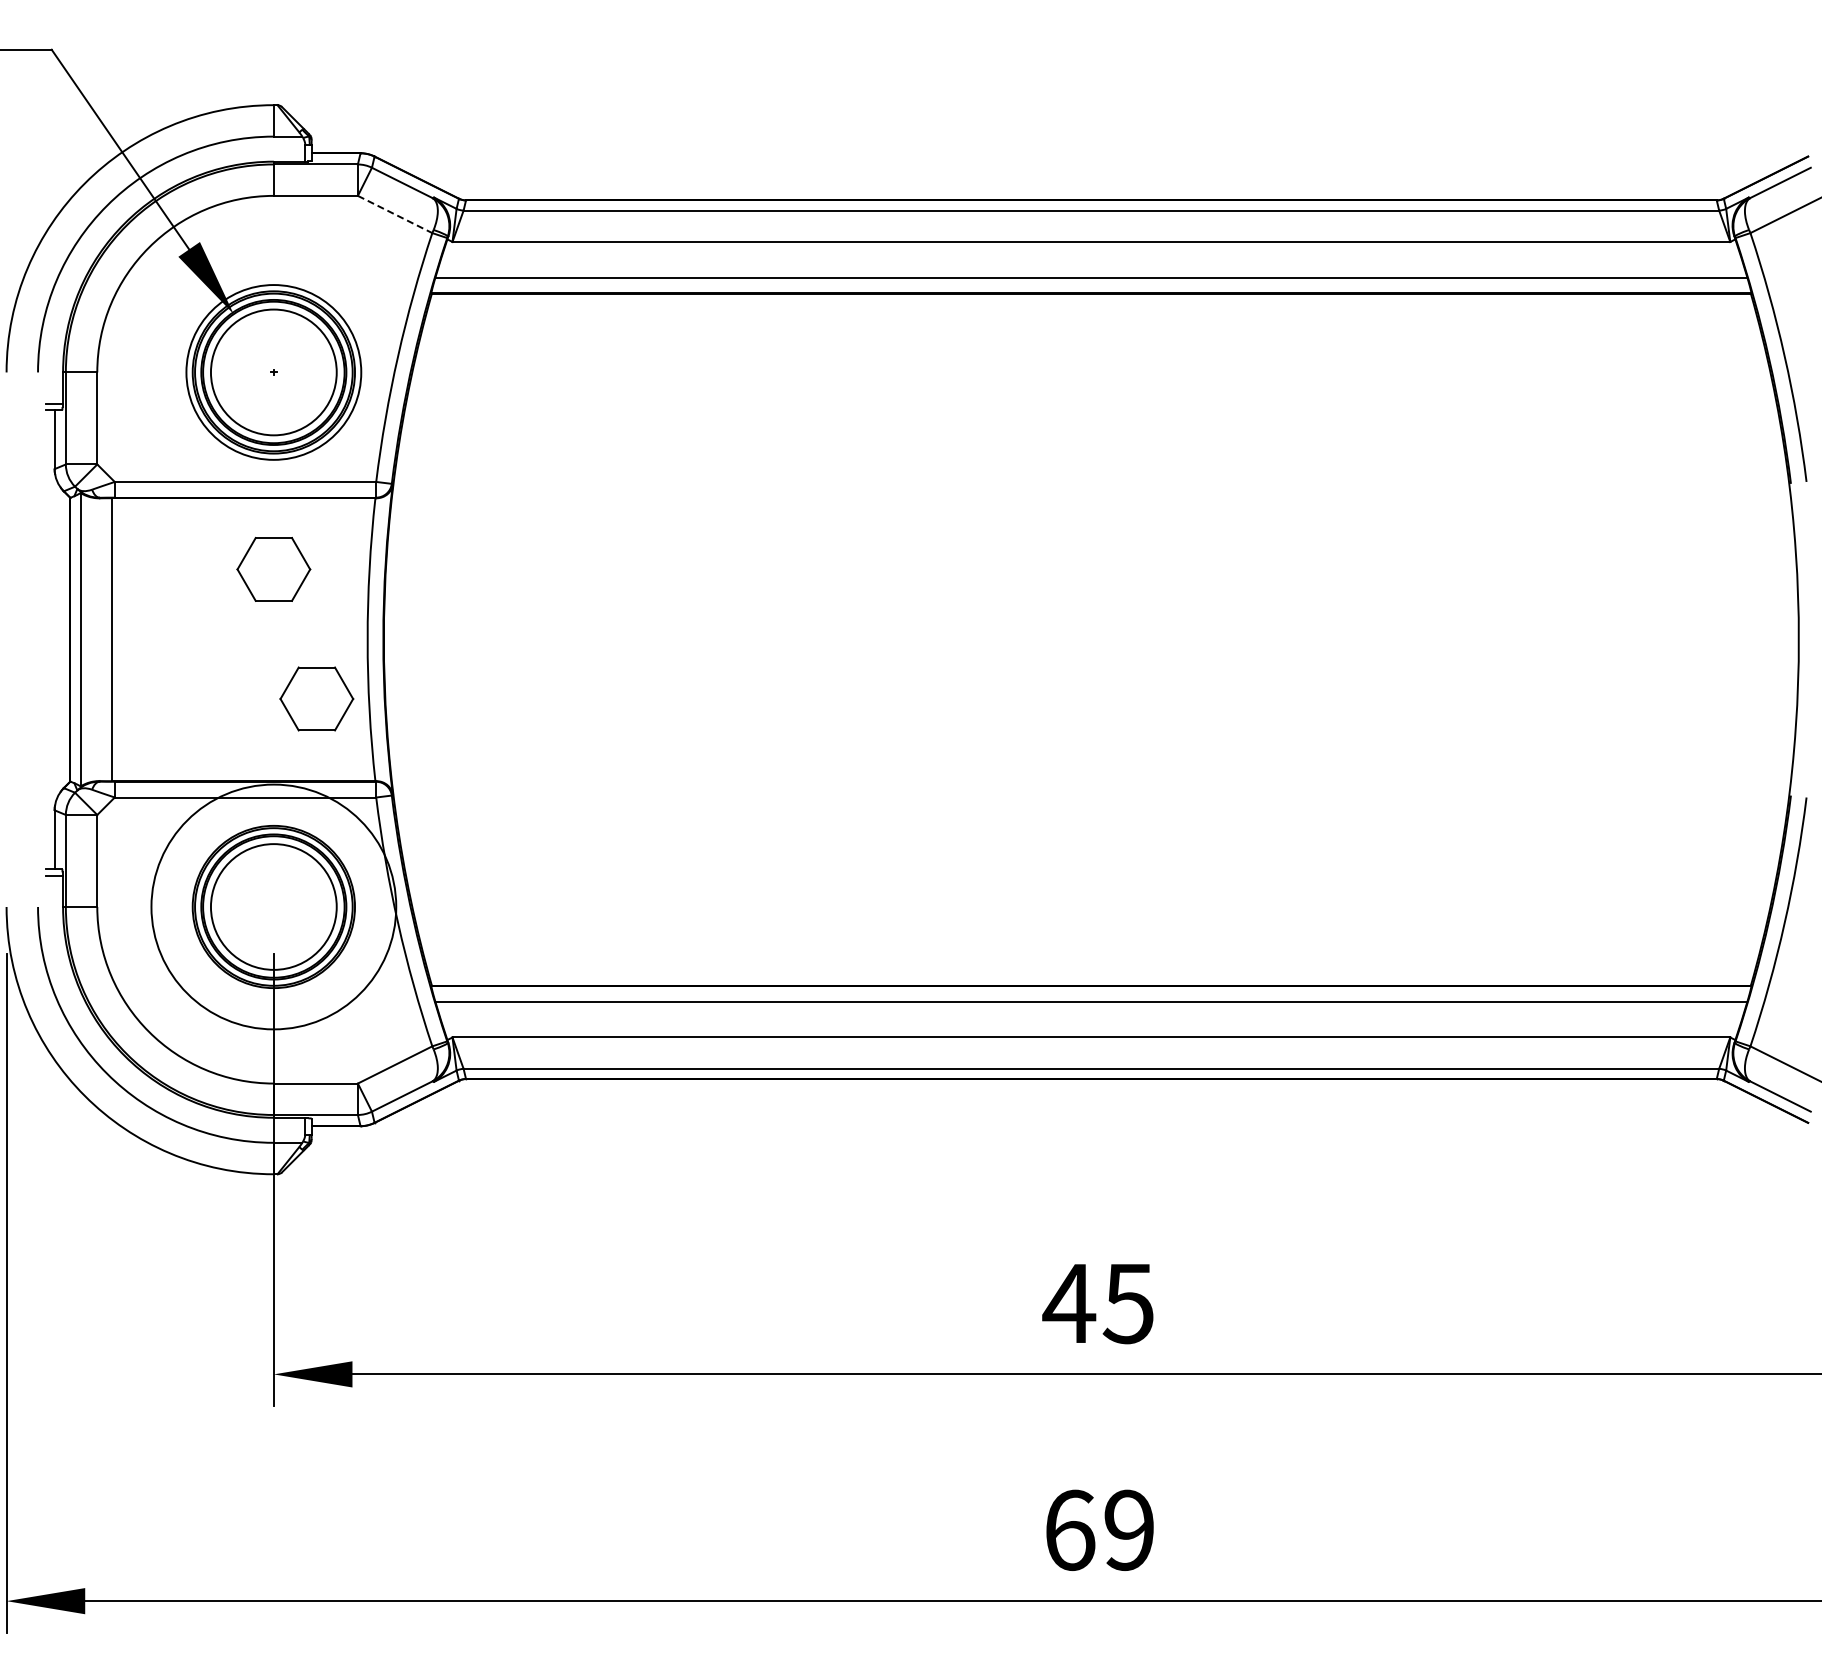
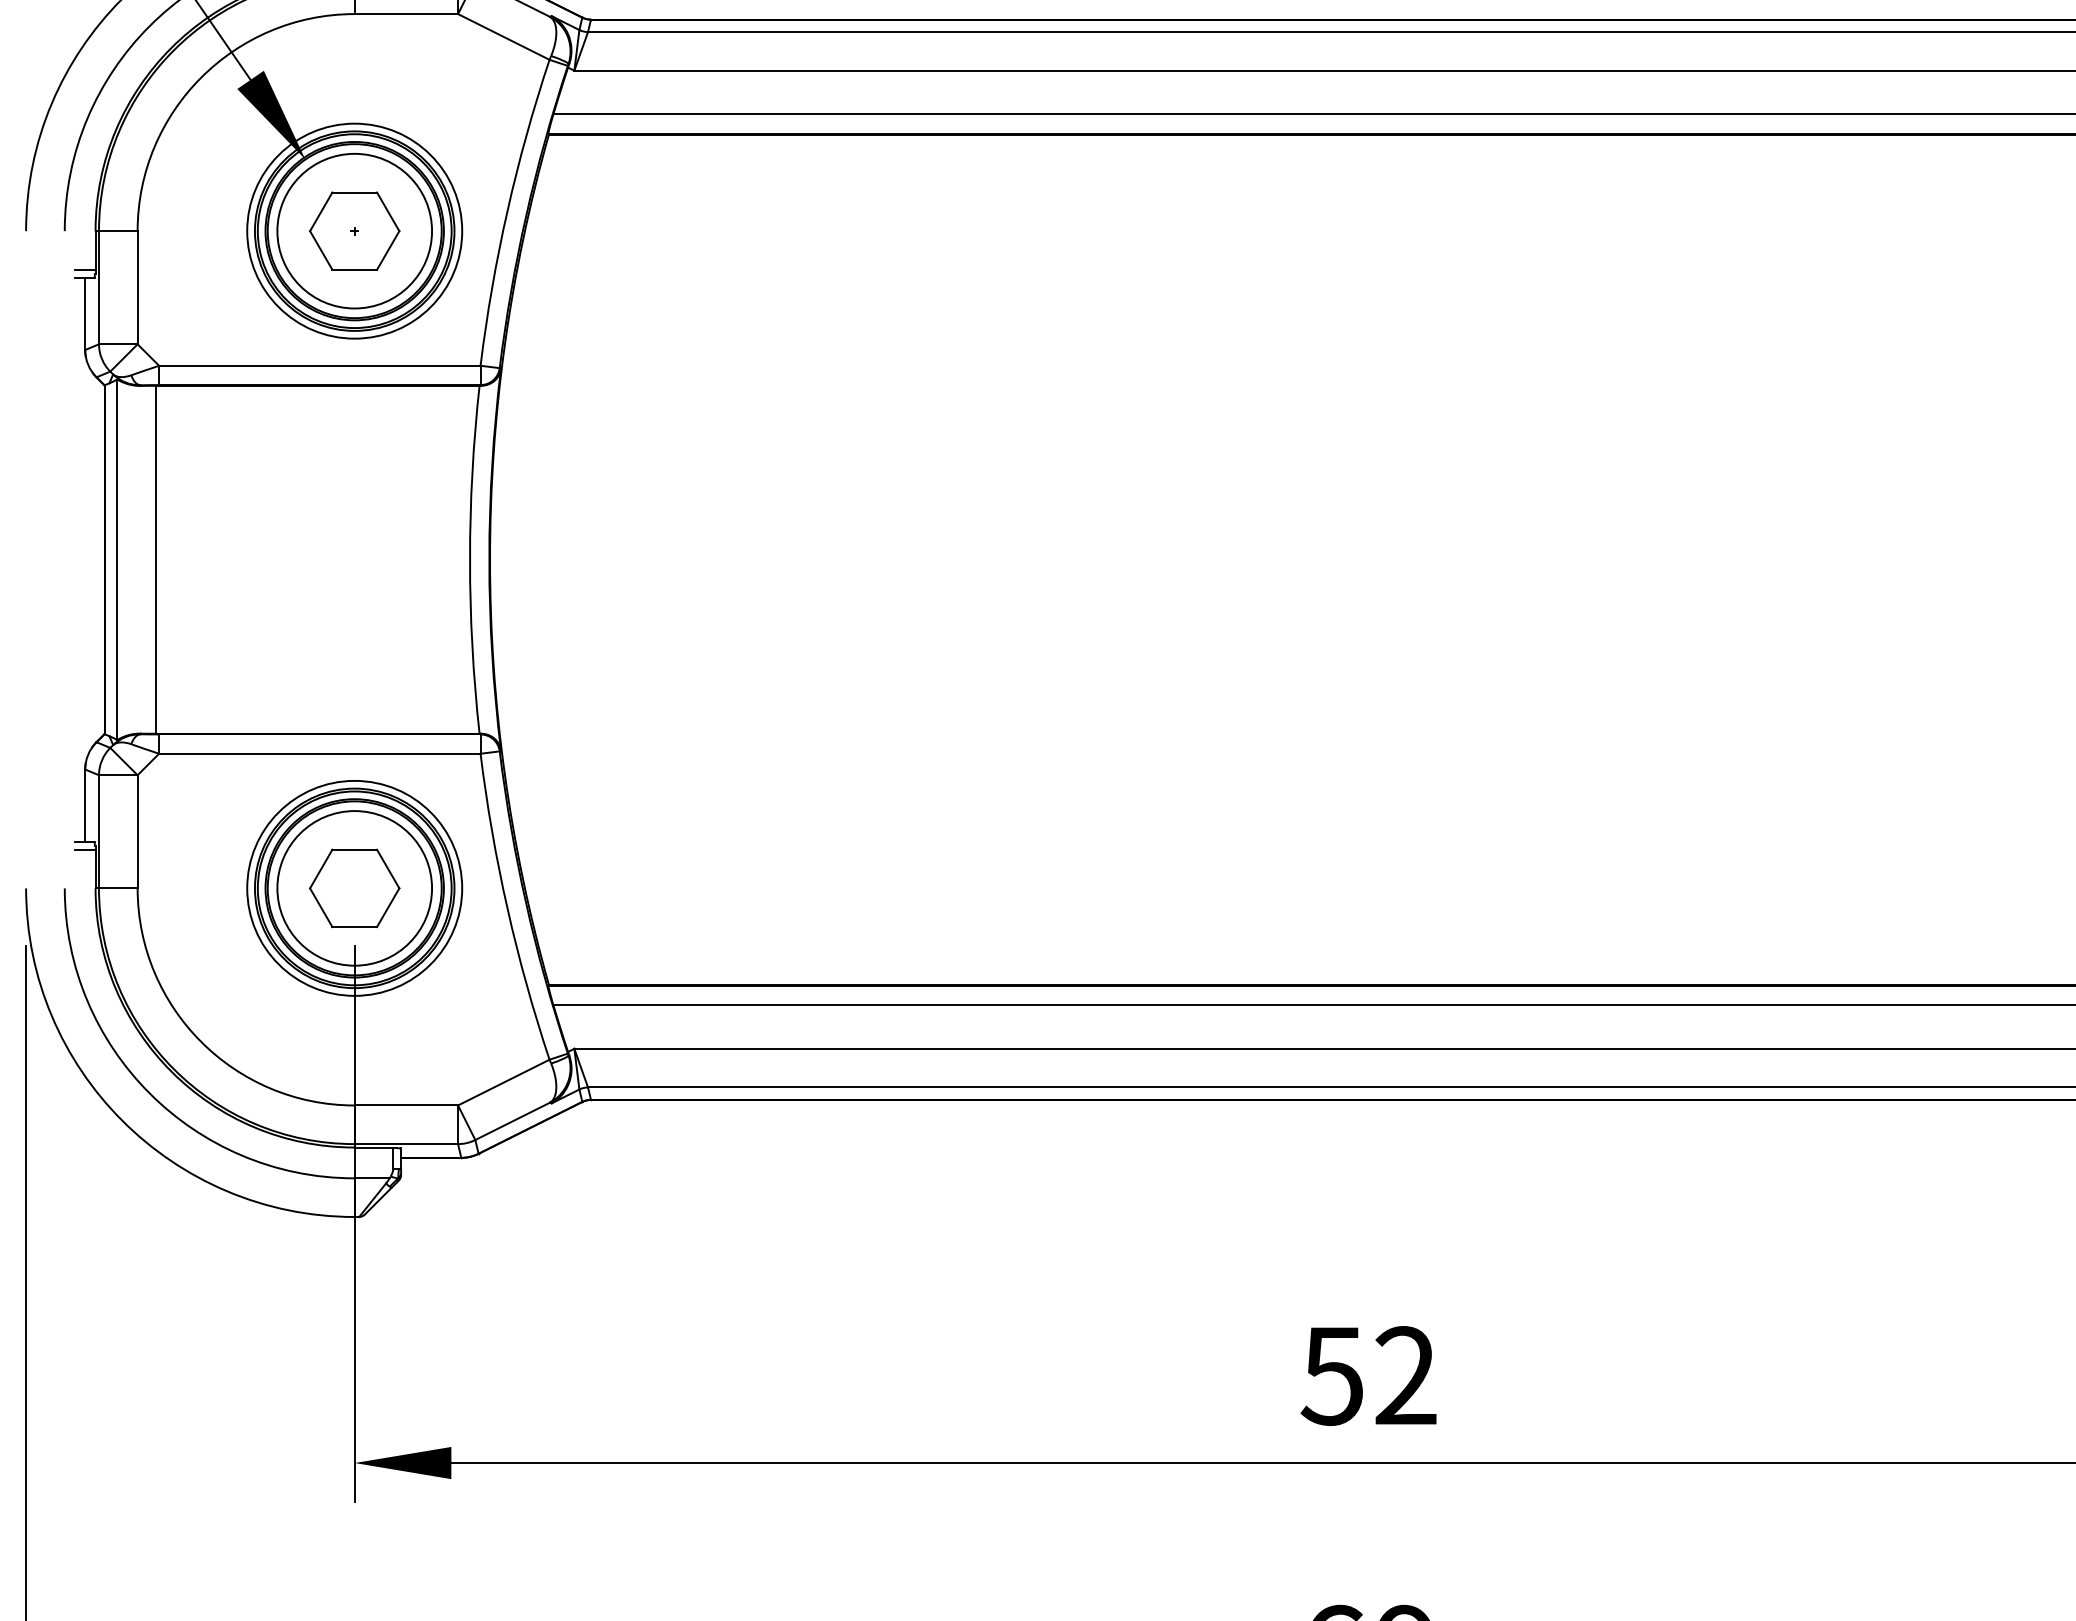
line: (395, 214) -> (504, 36), dashed -> solid
part: (273, 569) -> (354, 231), moved
part: (316, 698) -> (354, 887), moved
circle: (273, 906) -> (354, 887), size x0.71
text: (1097, 1303) -> (1367, 1375), 45 -> 52

